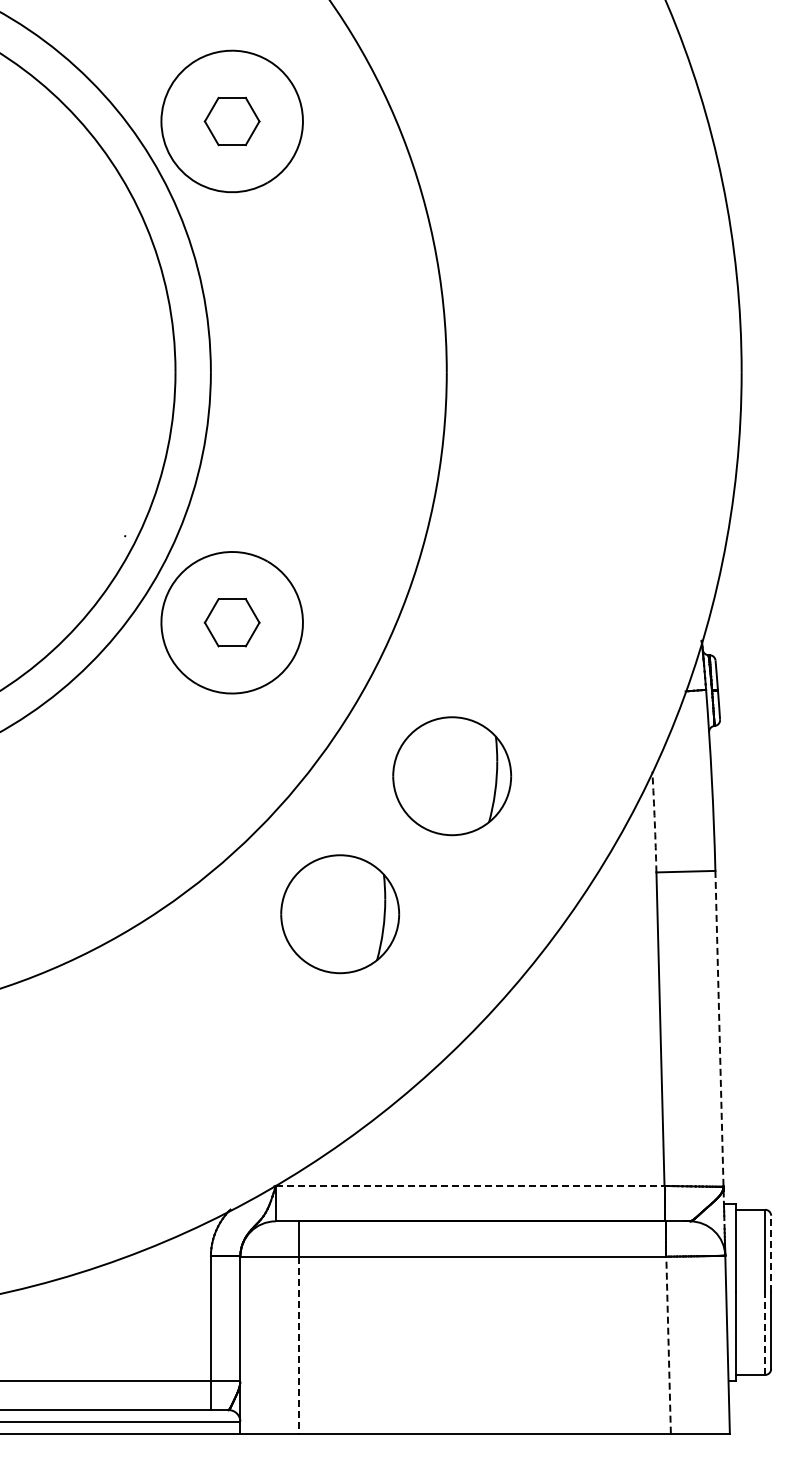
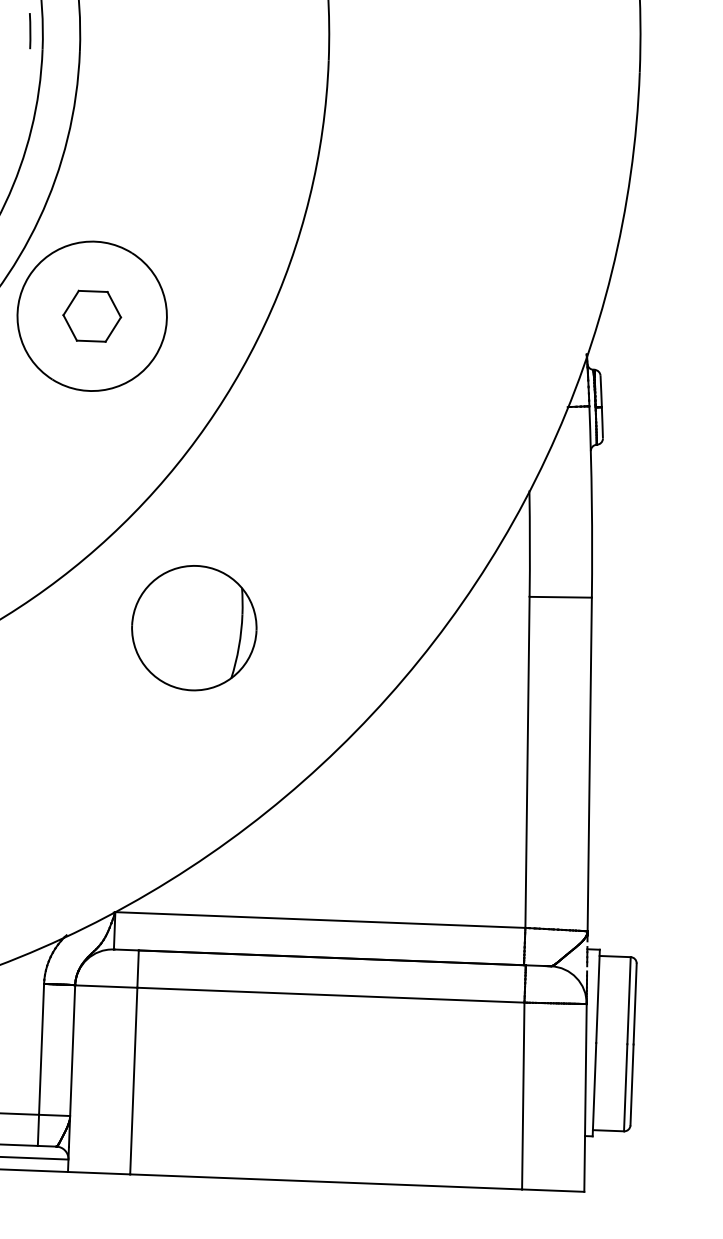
line: (162, 355) -> (29, 31), added
part: (452, 776) -> (318, 487), removed
arc: (654, 822) -> (529, 544), dashed -> solid
line: (719, 1029) -> (589, 765), dashed -> solid
line: (470, 1185) -> (320, 919), dashed -> solid
line: (771, 1253) -> (635, 1003), dashed -> solid
line: (765, 1333) -> (625, 1087), dashed -> solid
line: (668, 1344) -> (523, 1095), dashed -> solid
line: (299, 1345) -> (133, 1081), dashed -> solid

